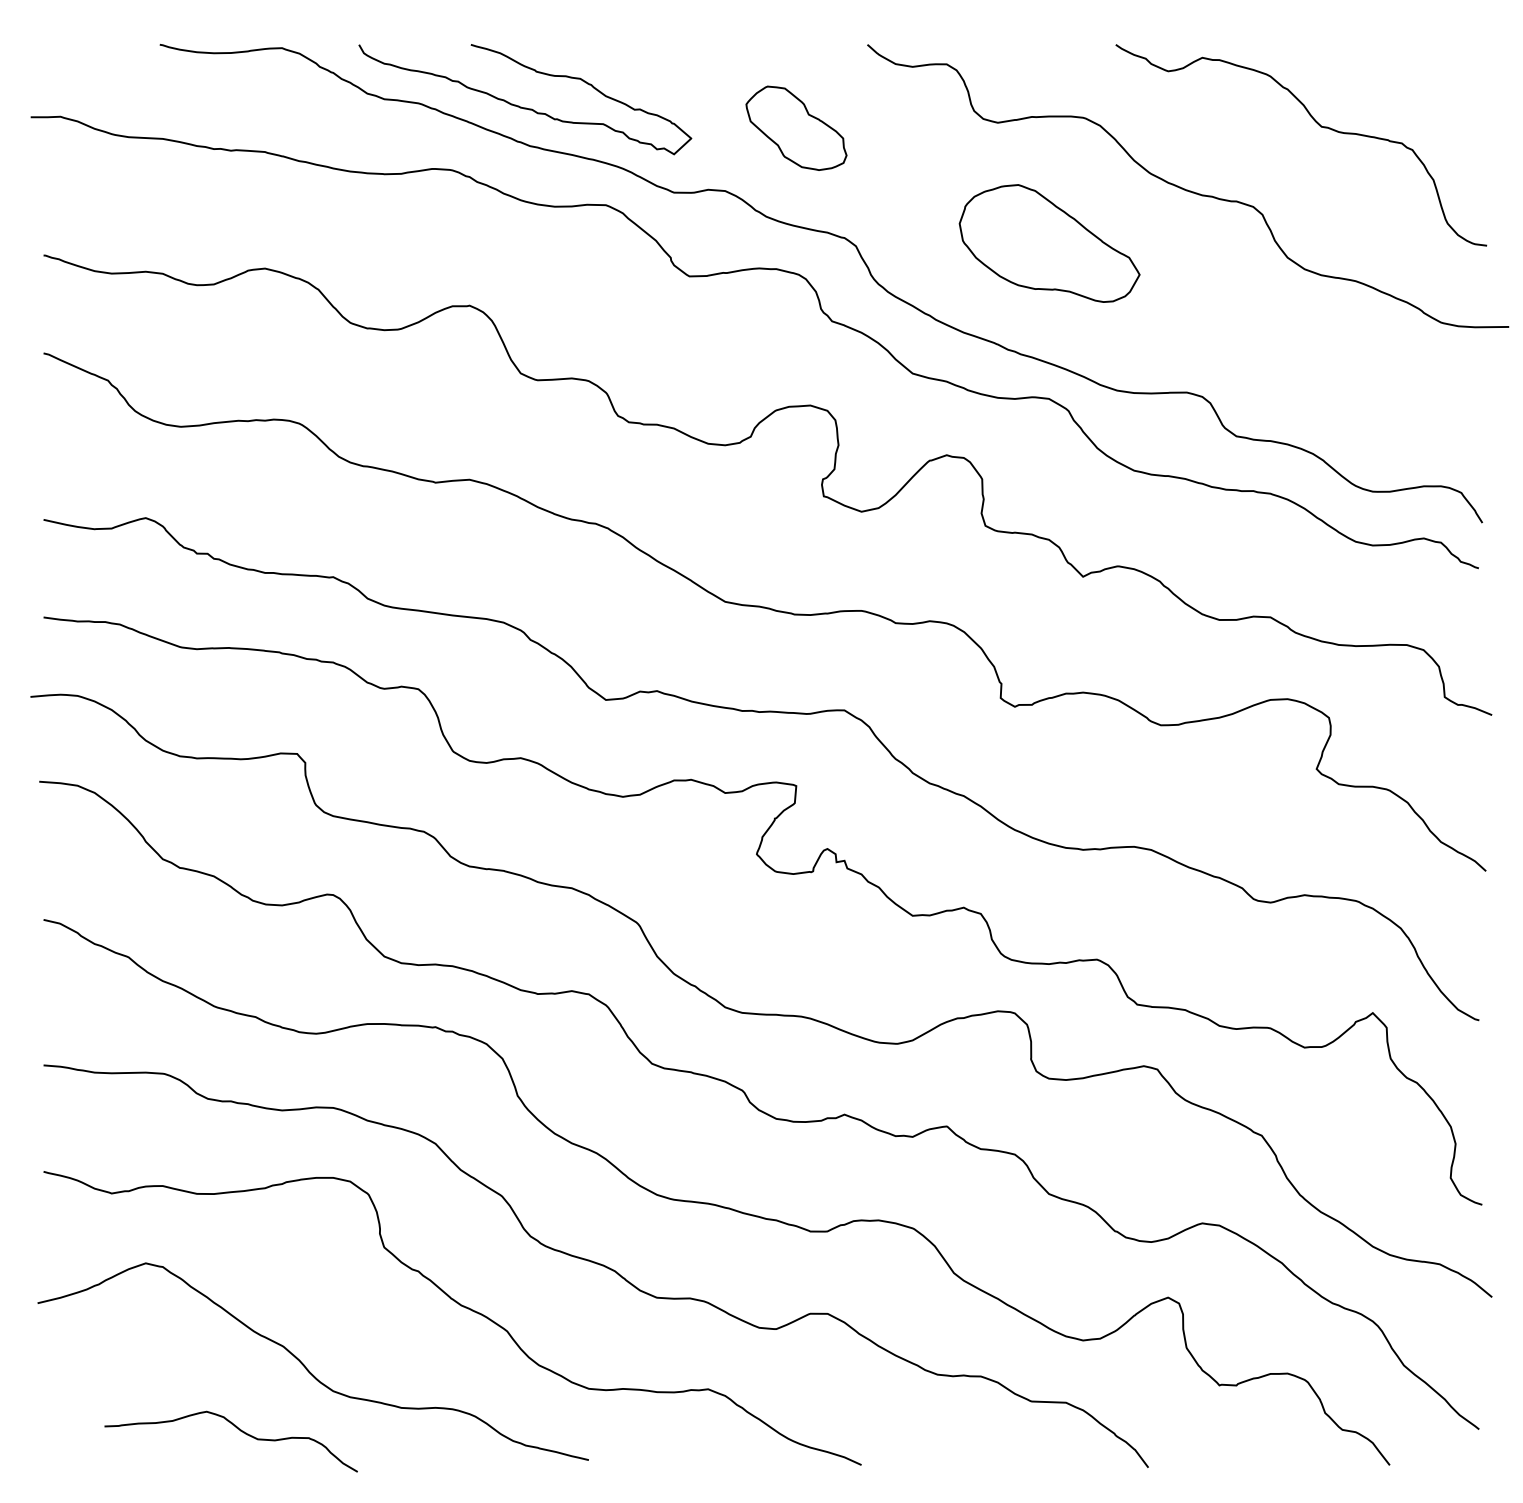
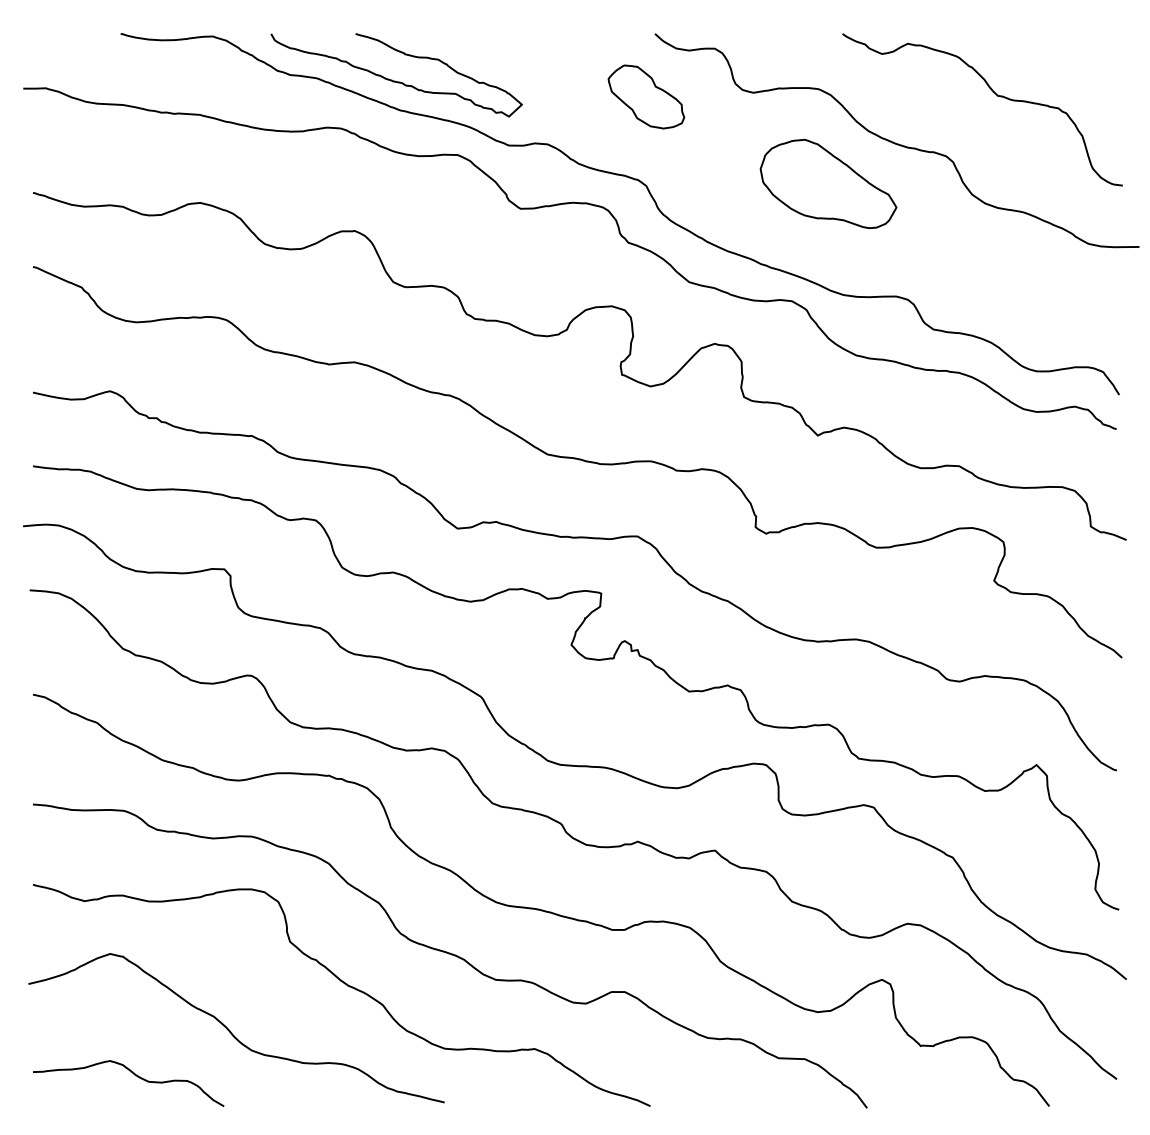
part: (796, 127) -> (646, 96), moved
part: (1049, 242) -> (828, 183), moved
curve: (238, 1430) -> (134, 1075), moved

